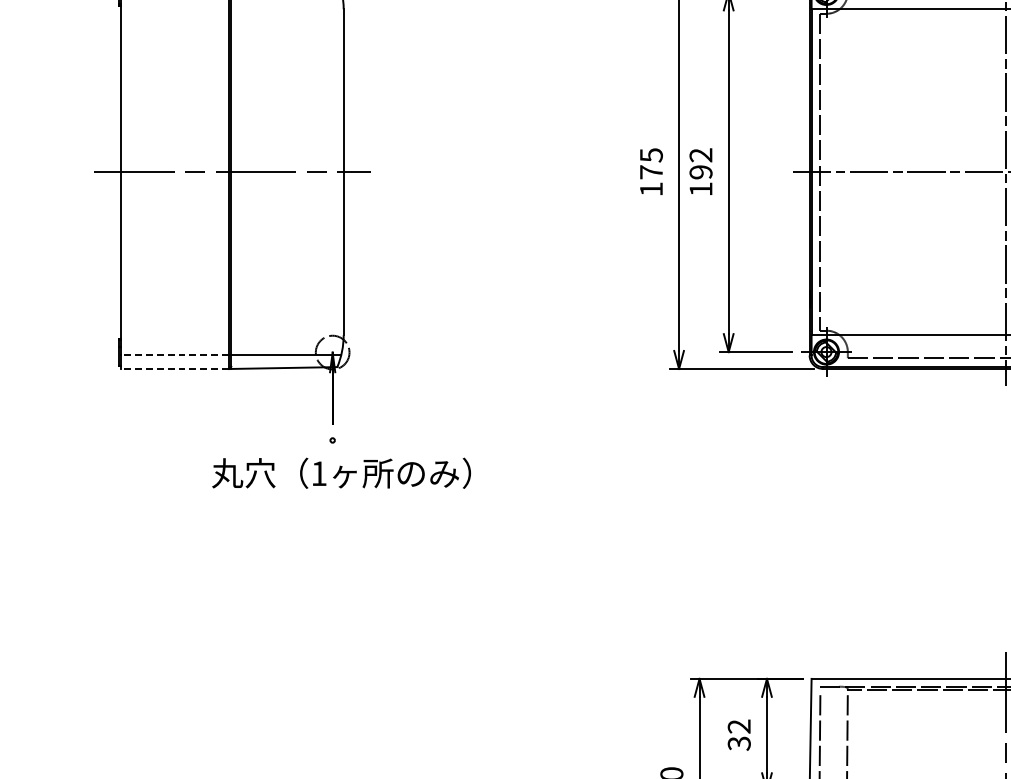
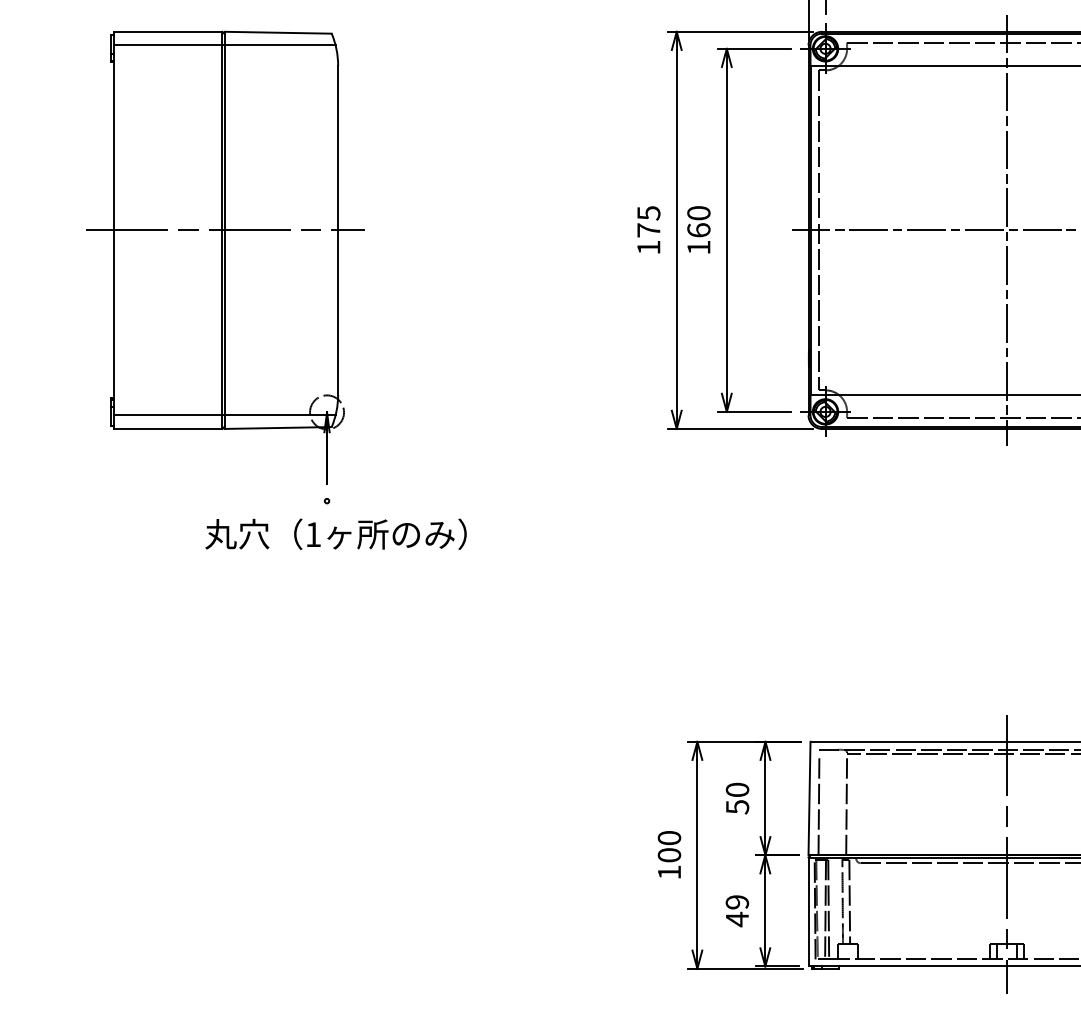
text: (700, 163) -> (698, 221), 192 -> 160
line: (174, 355) -> (167, 415), dashed -> solid
line: (174, 368) -> (167, 428), dashed -> solid
text: (739, 735) -> (737, 798), 32 -> 50

